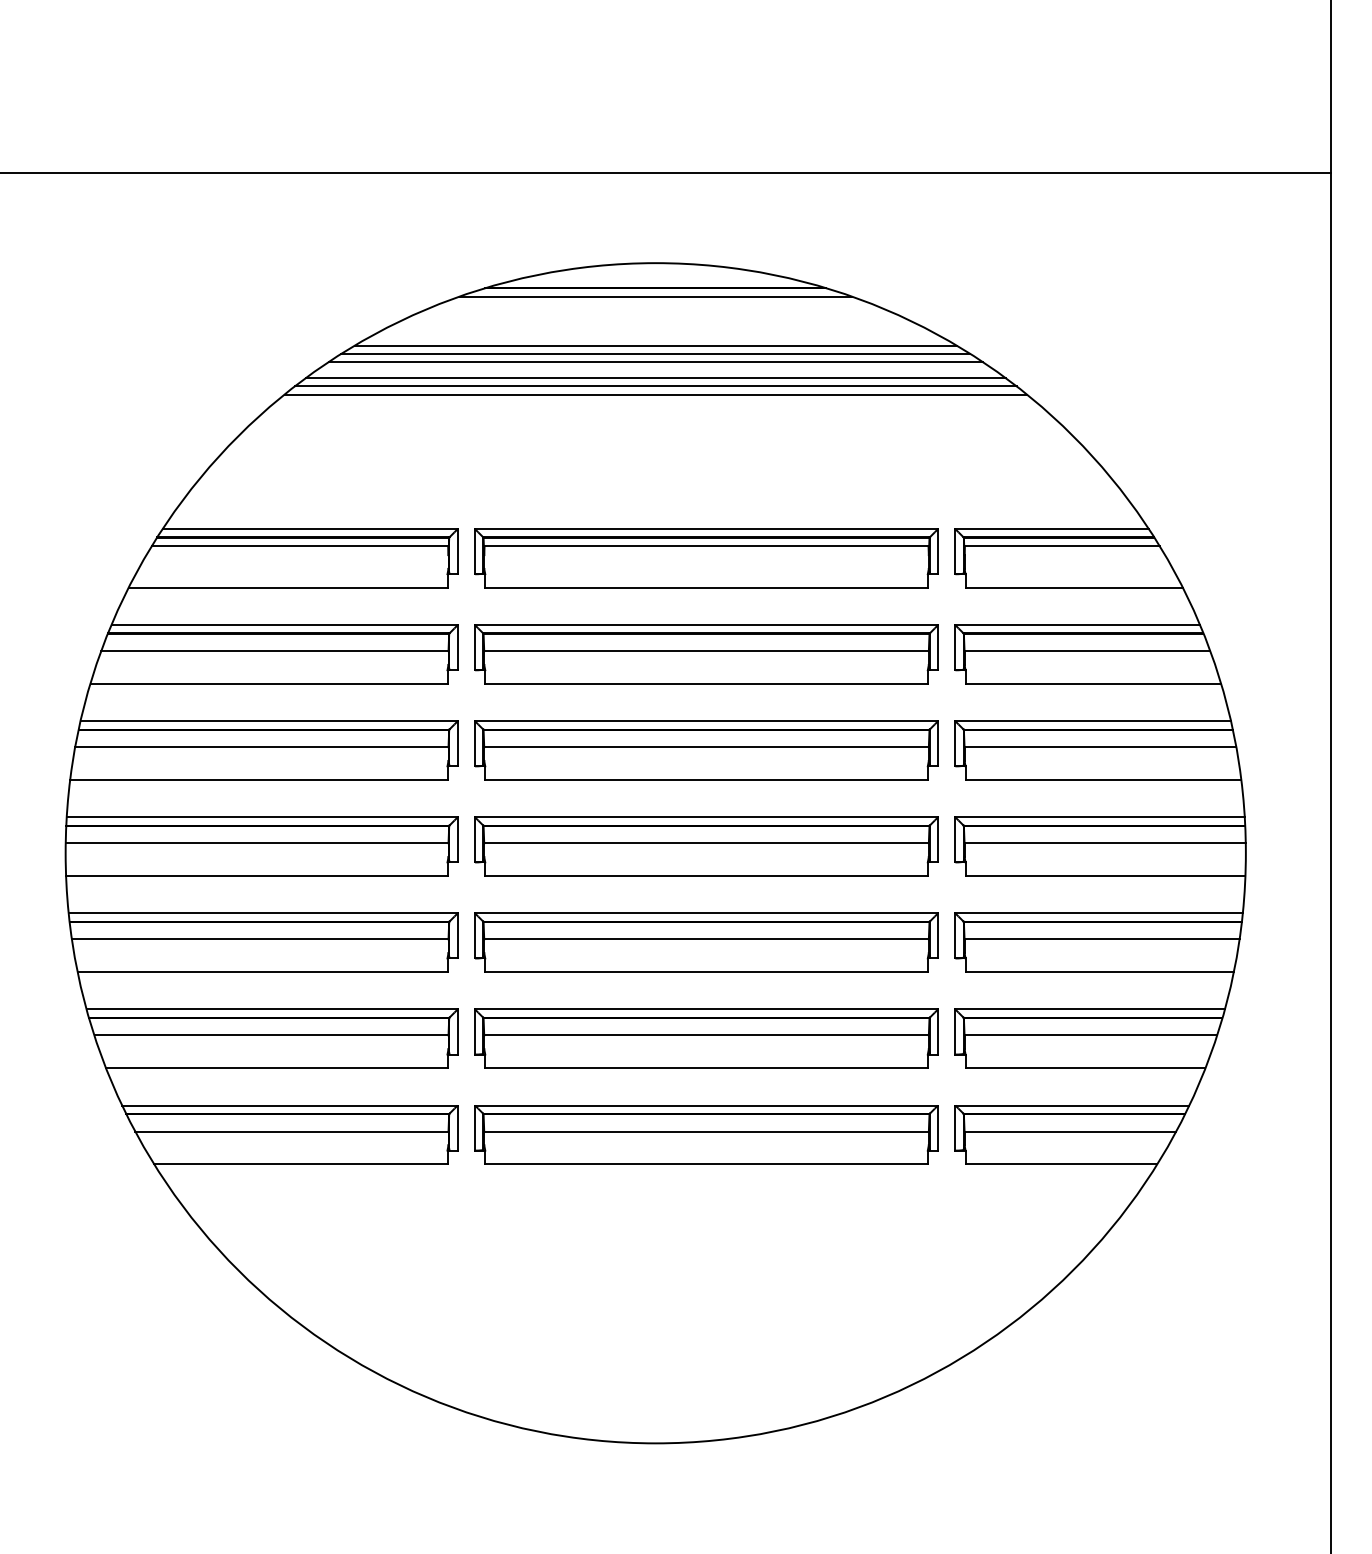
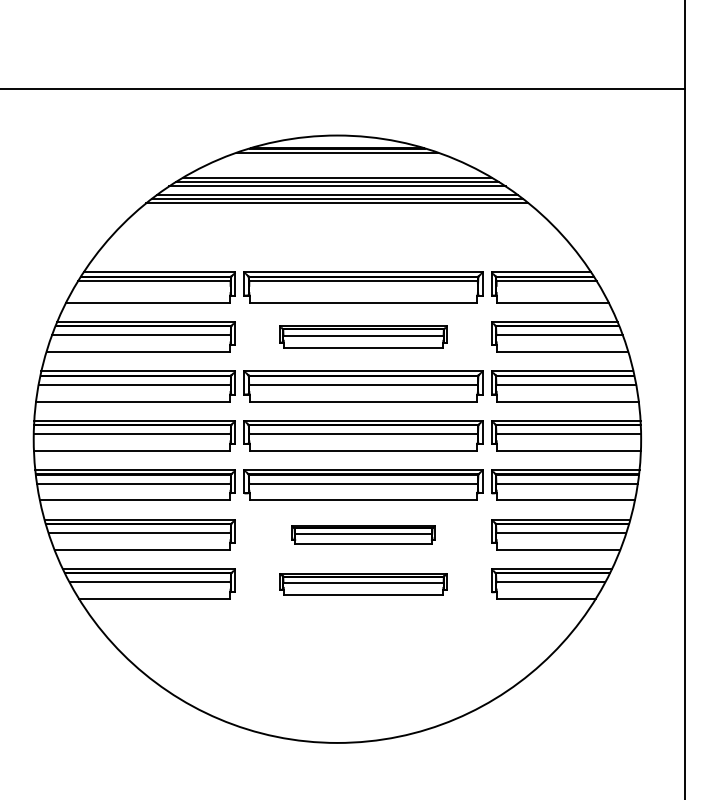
part: (706, 653) -> (363, 336), size x0.7
part: (706, 1038) -> (363, 534), size x0.6
part: (706, 1133) -> (363, 583), size x0.7

